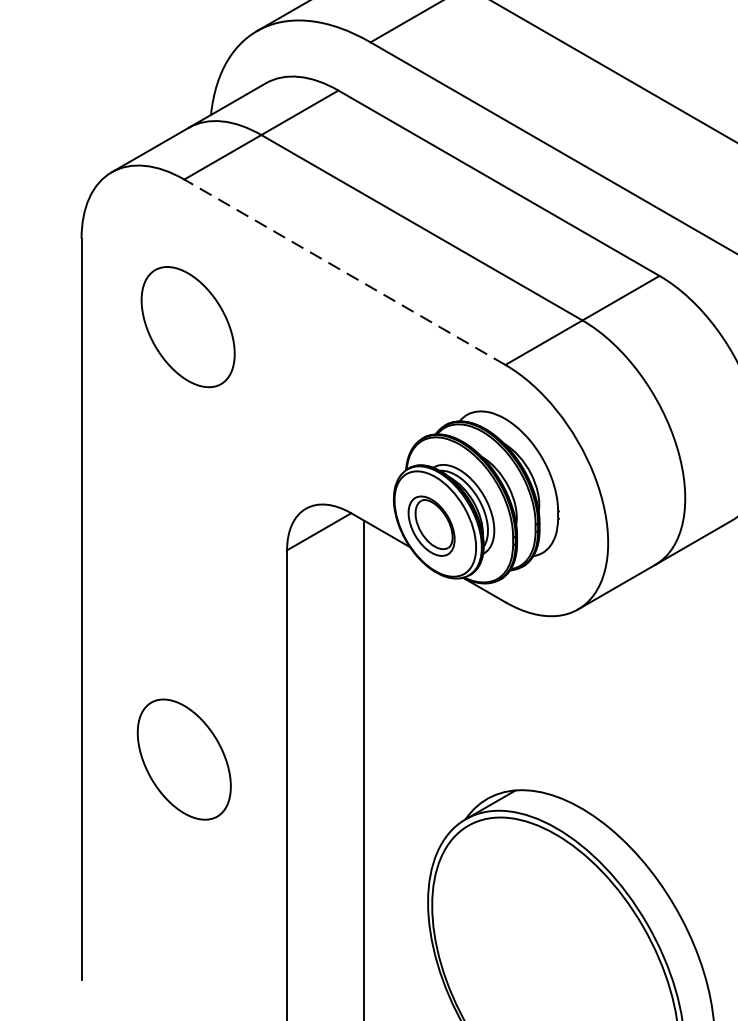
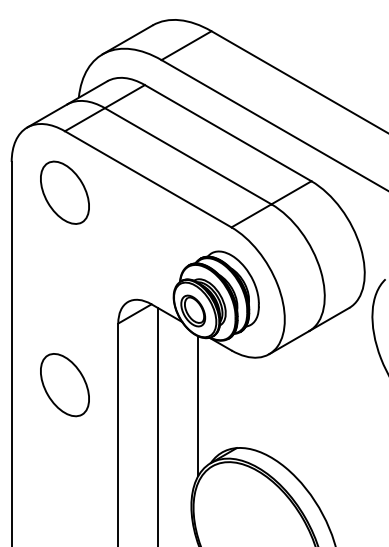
line: (343, 272) -> (147, 179), dashed -> solid
part: (187, 326) -> (64, 192), moved
line: (441, 710) -> (198, 406), added
part: (183, 760) -> (64, 385), moved

